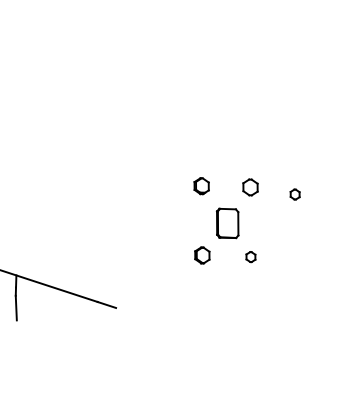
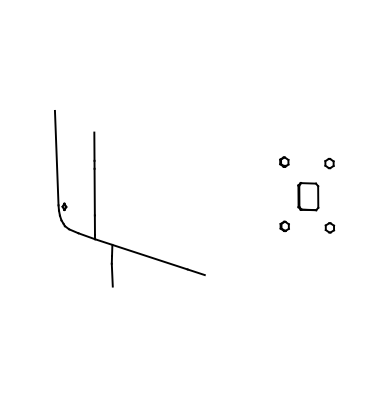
part: (201, 185) -> (284, 161), size x0.62
part: (250, 187) -> (329, 163), size x0.62
part: (294, 194) -> (370, 169), removed
part: (201, 255) -> (284, 226), size x0.62

